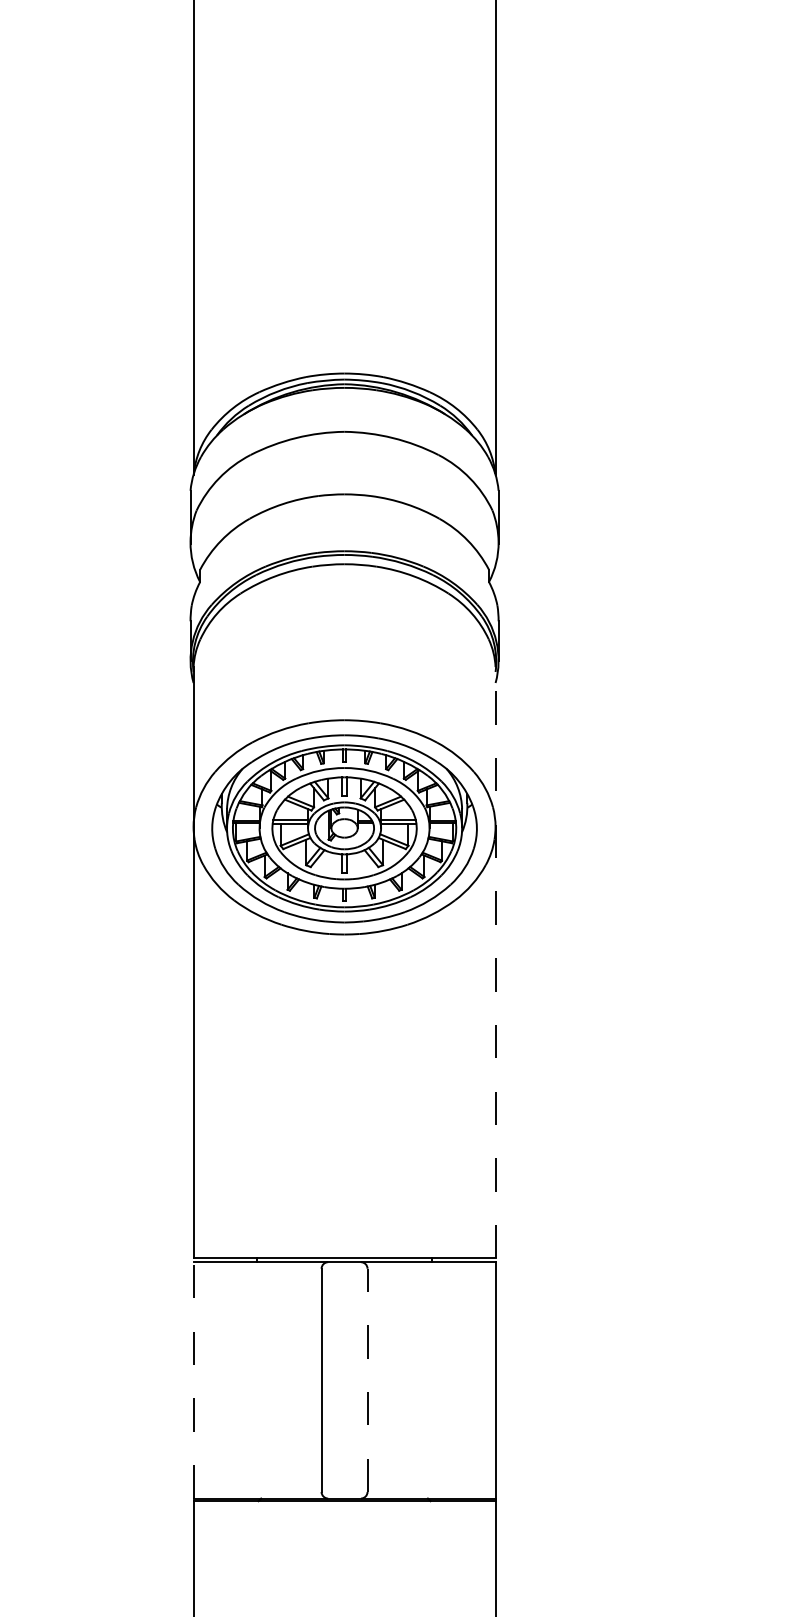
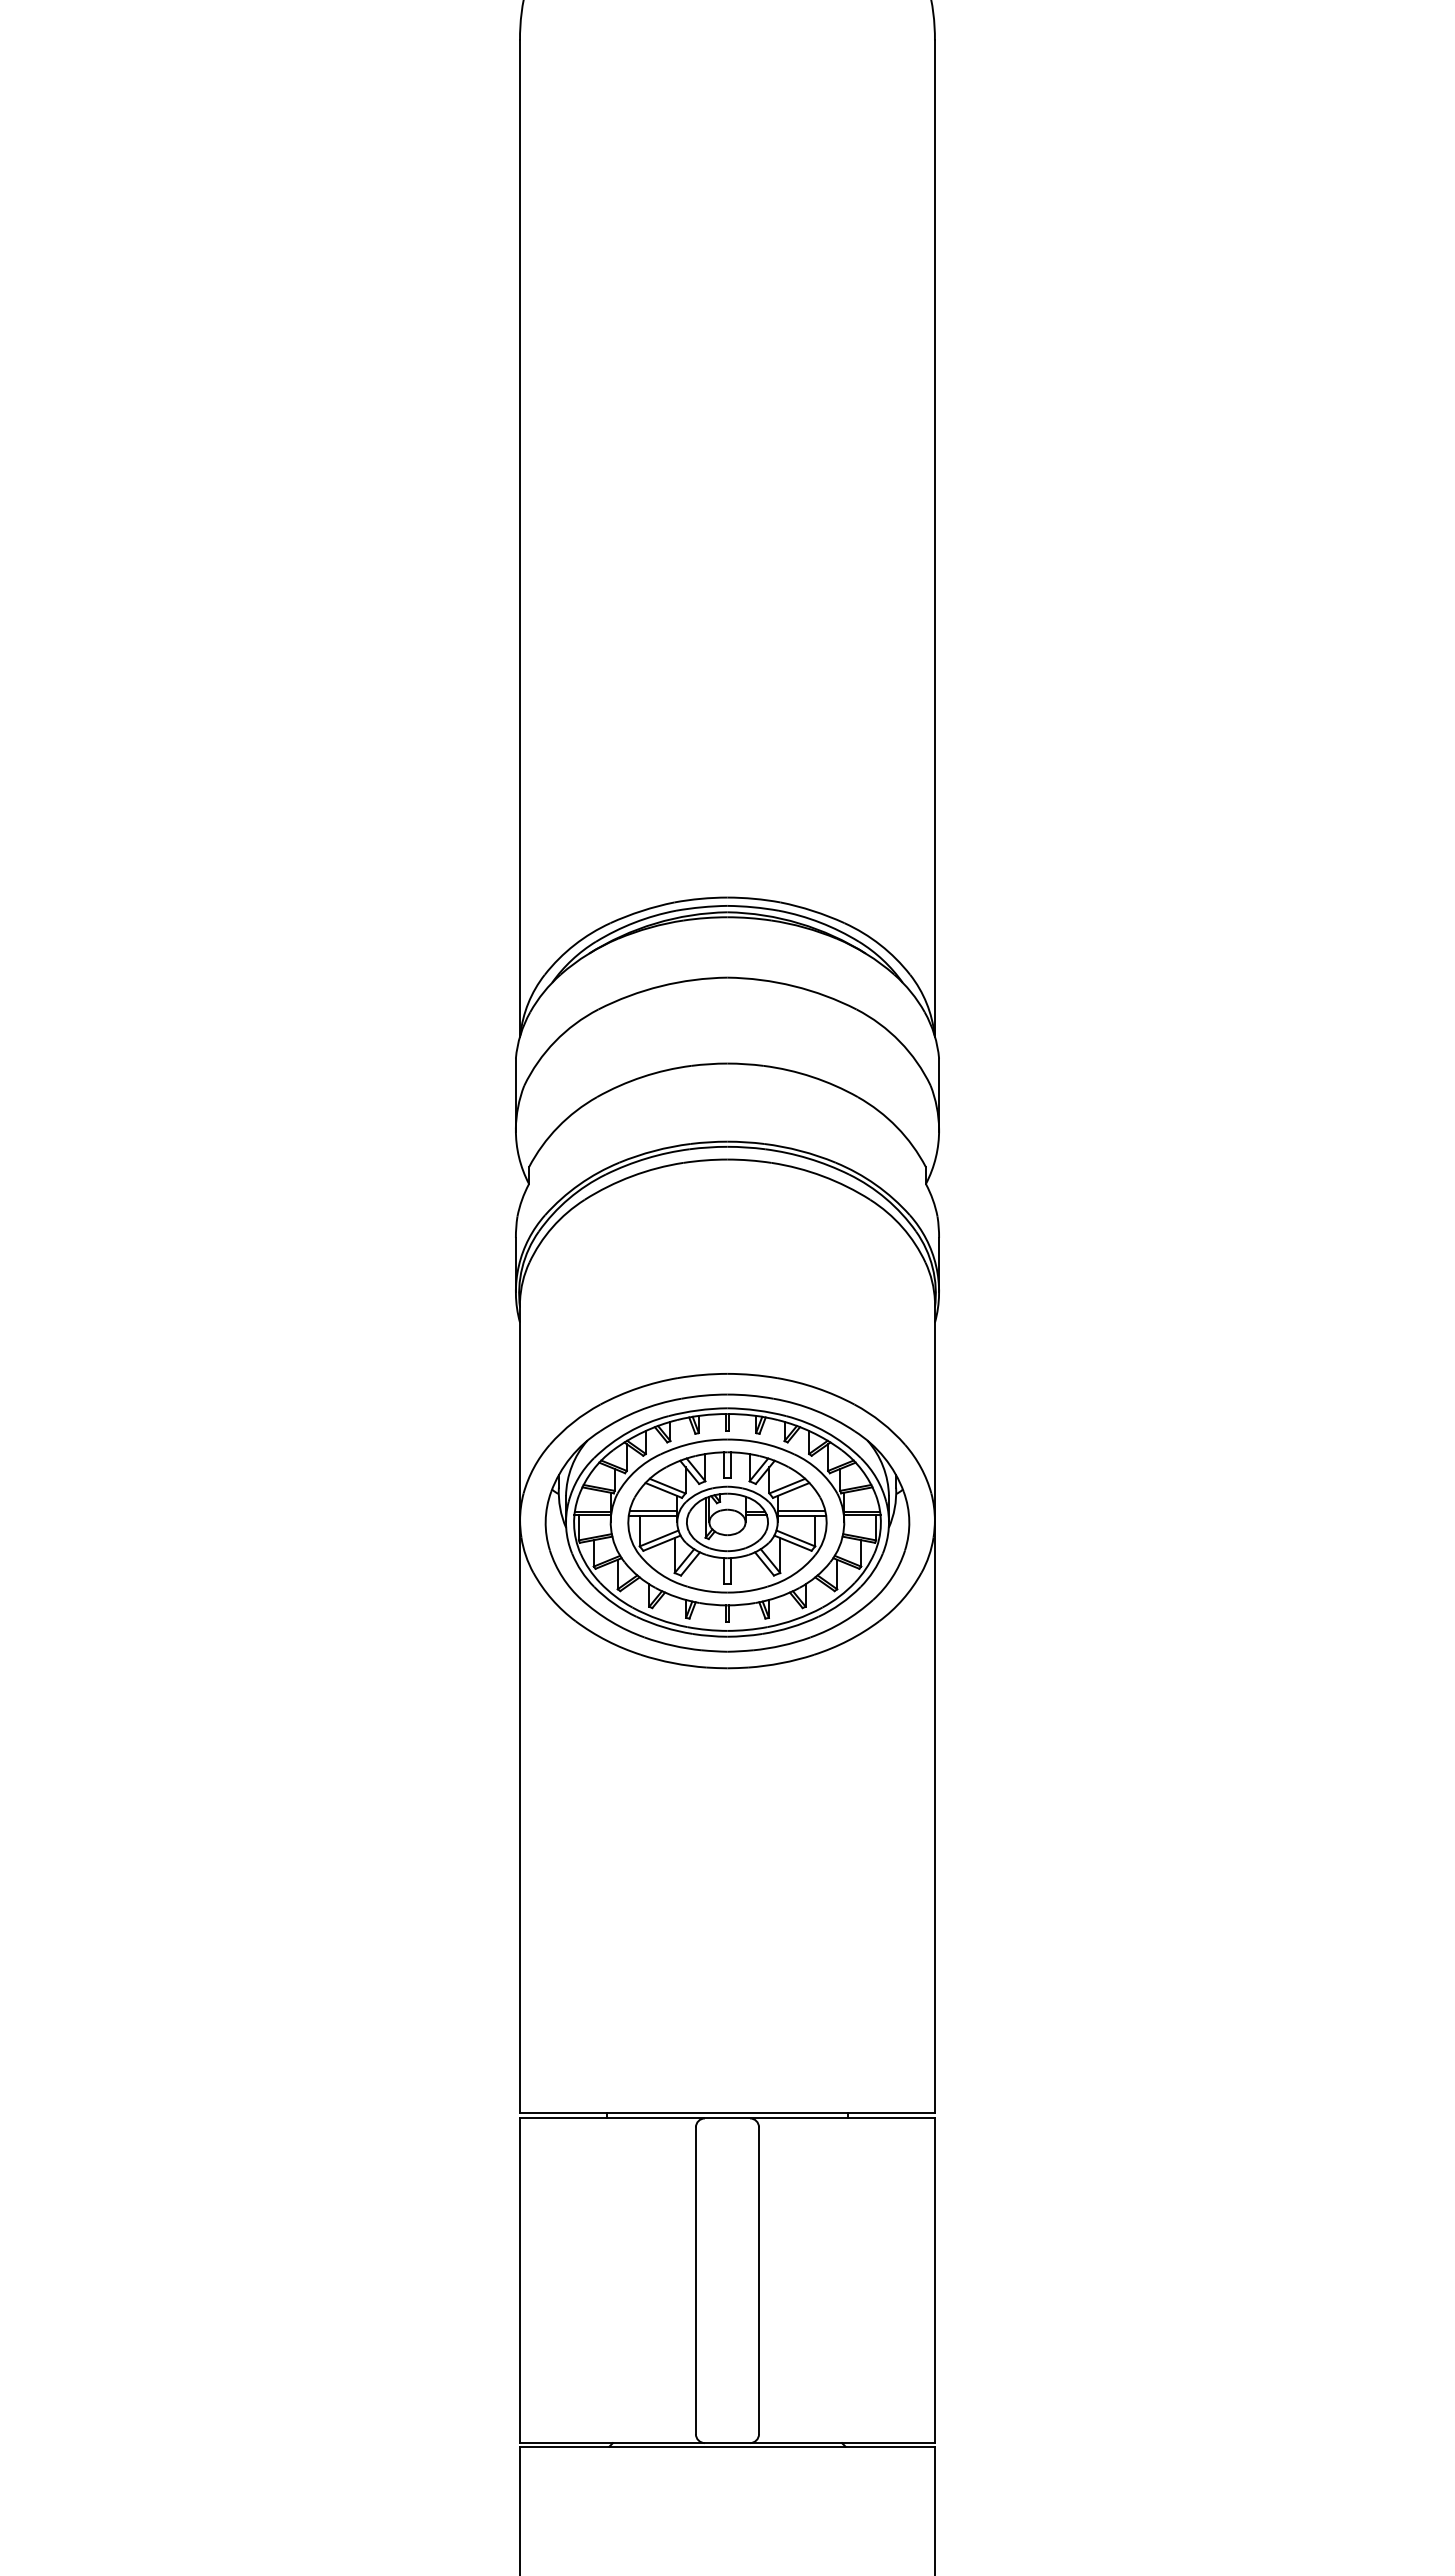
line: (495, 962) -> (934, 1706), dashed -> solid
line: (193, 1380) -> (520, 2280), dashed -> solid
line: (367, 1380) -> (759, 2280), dashed -> solid

